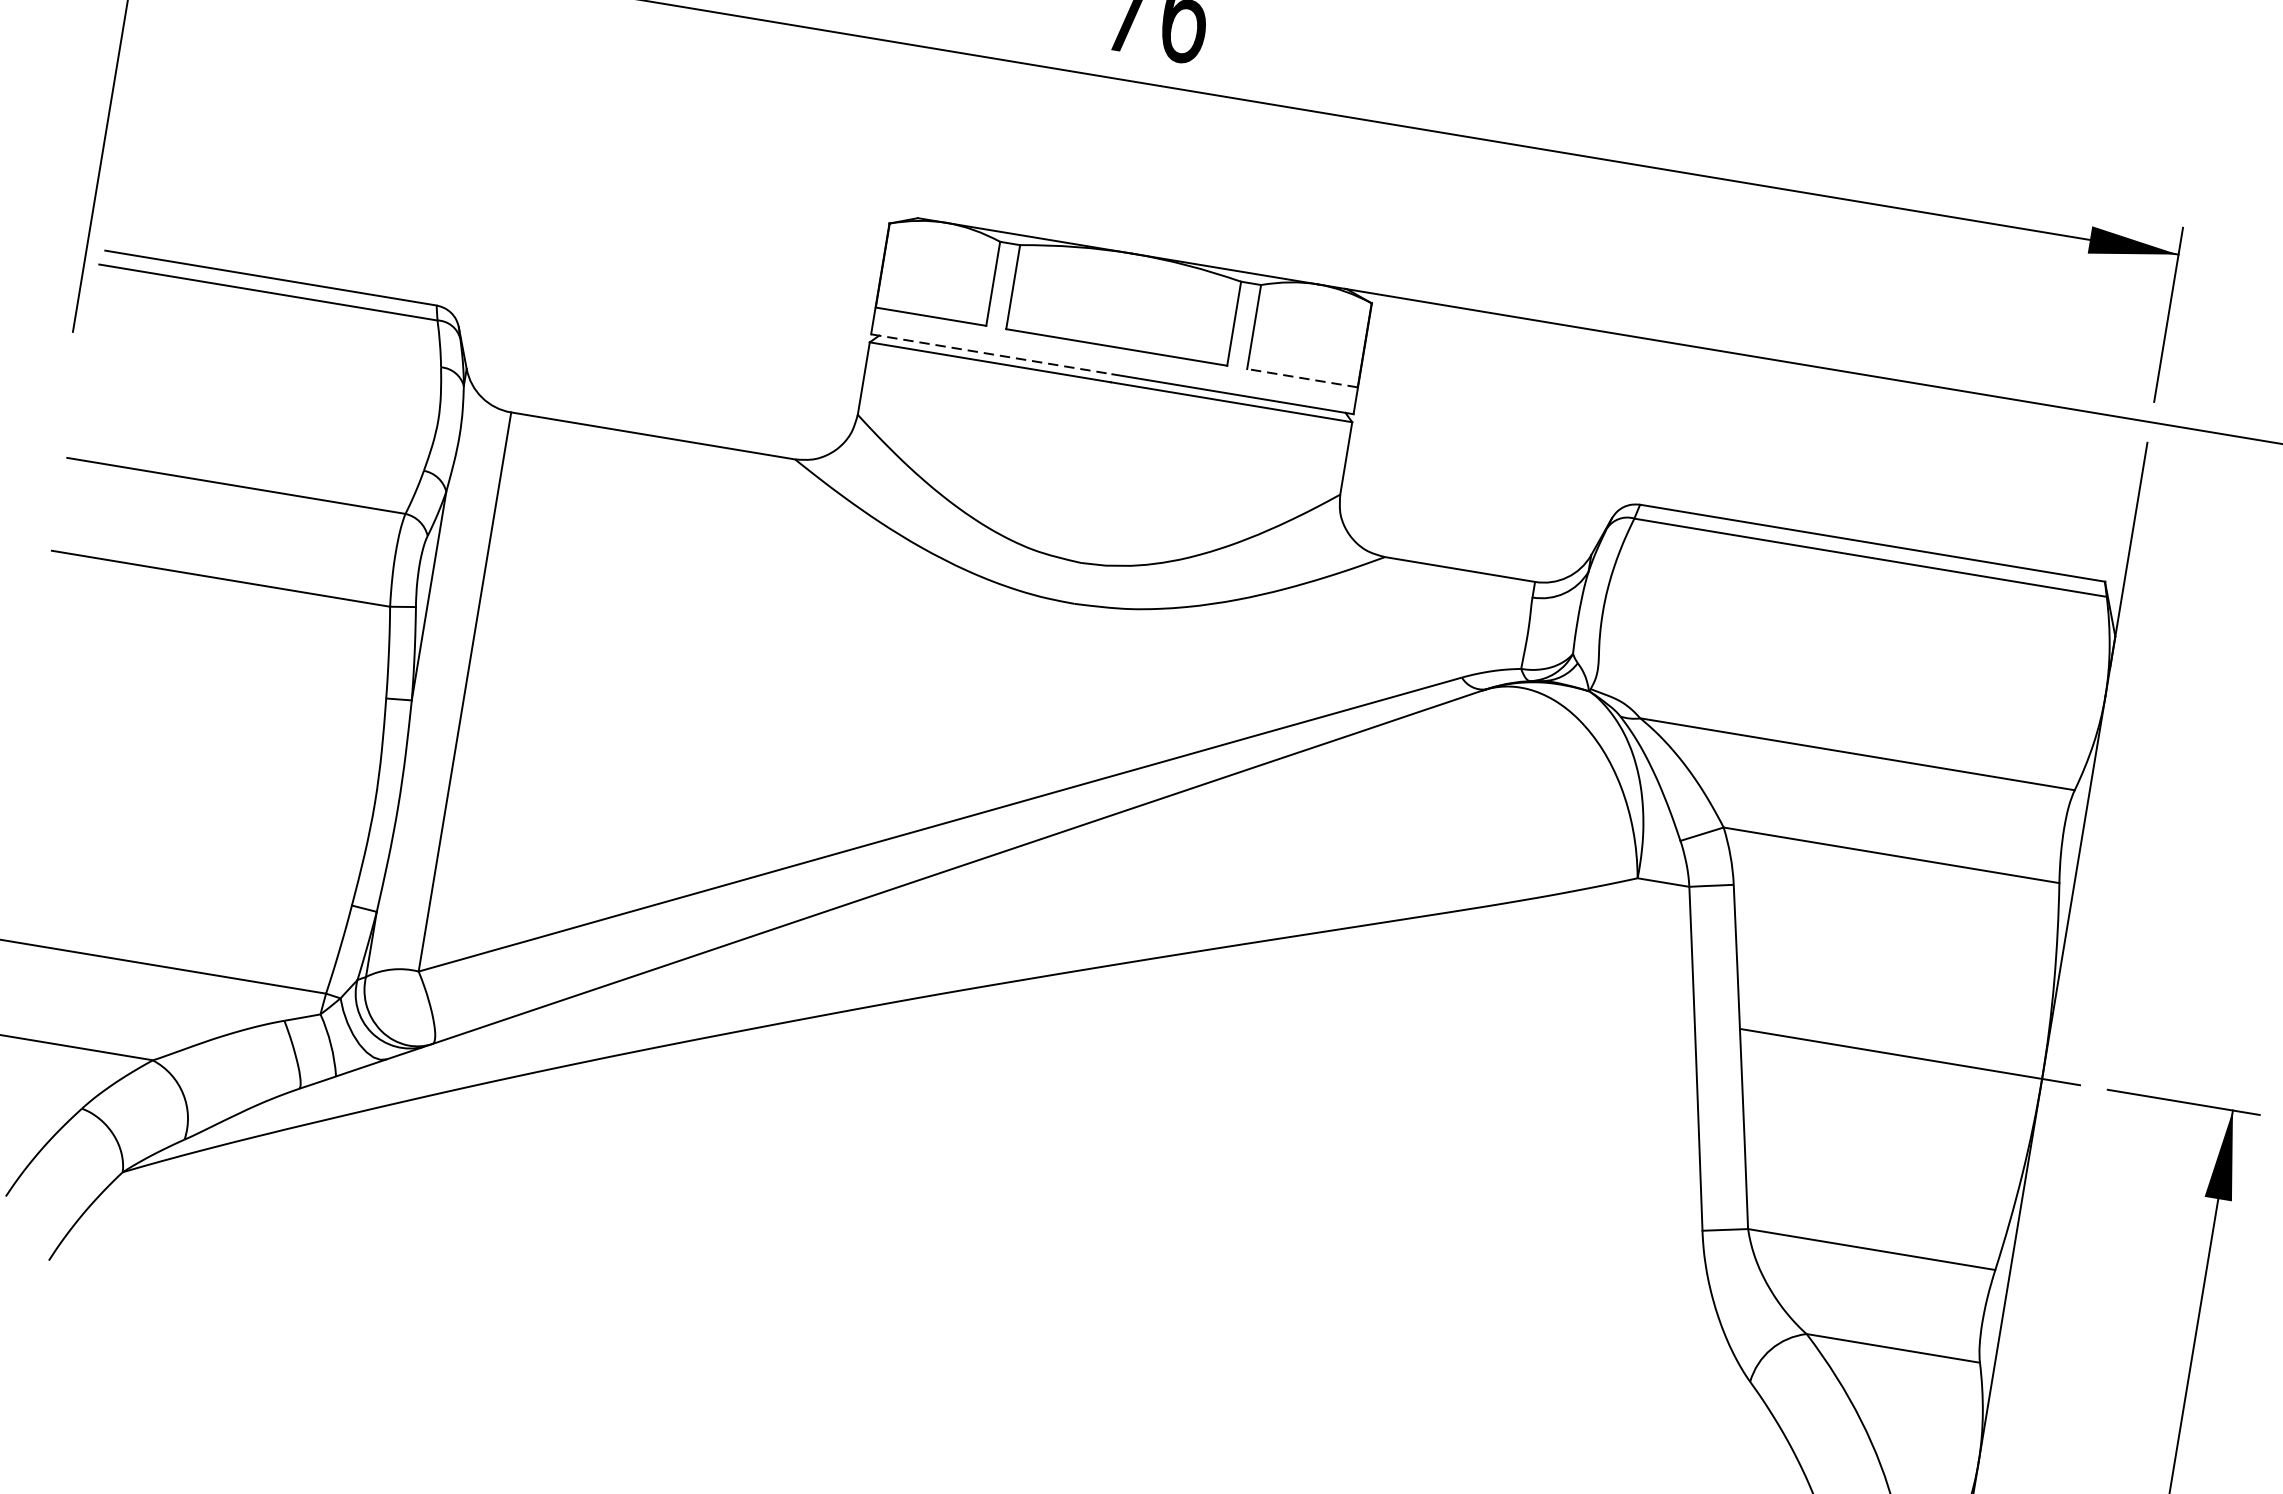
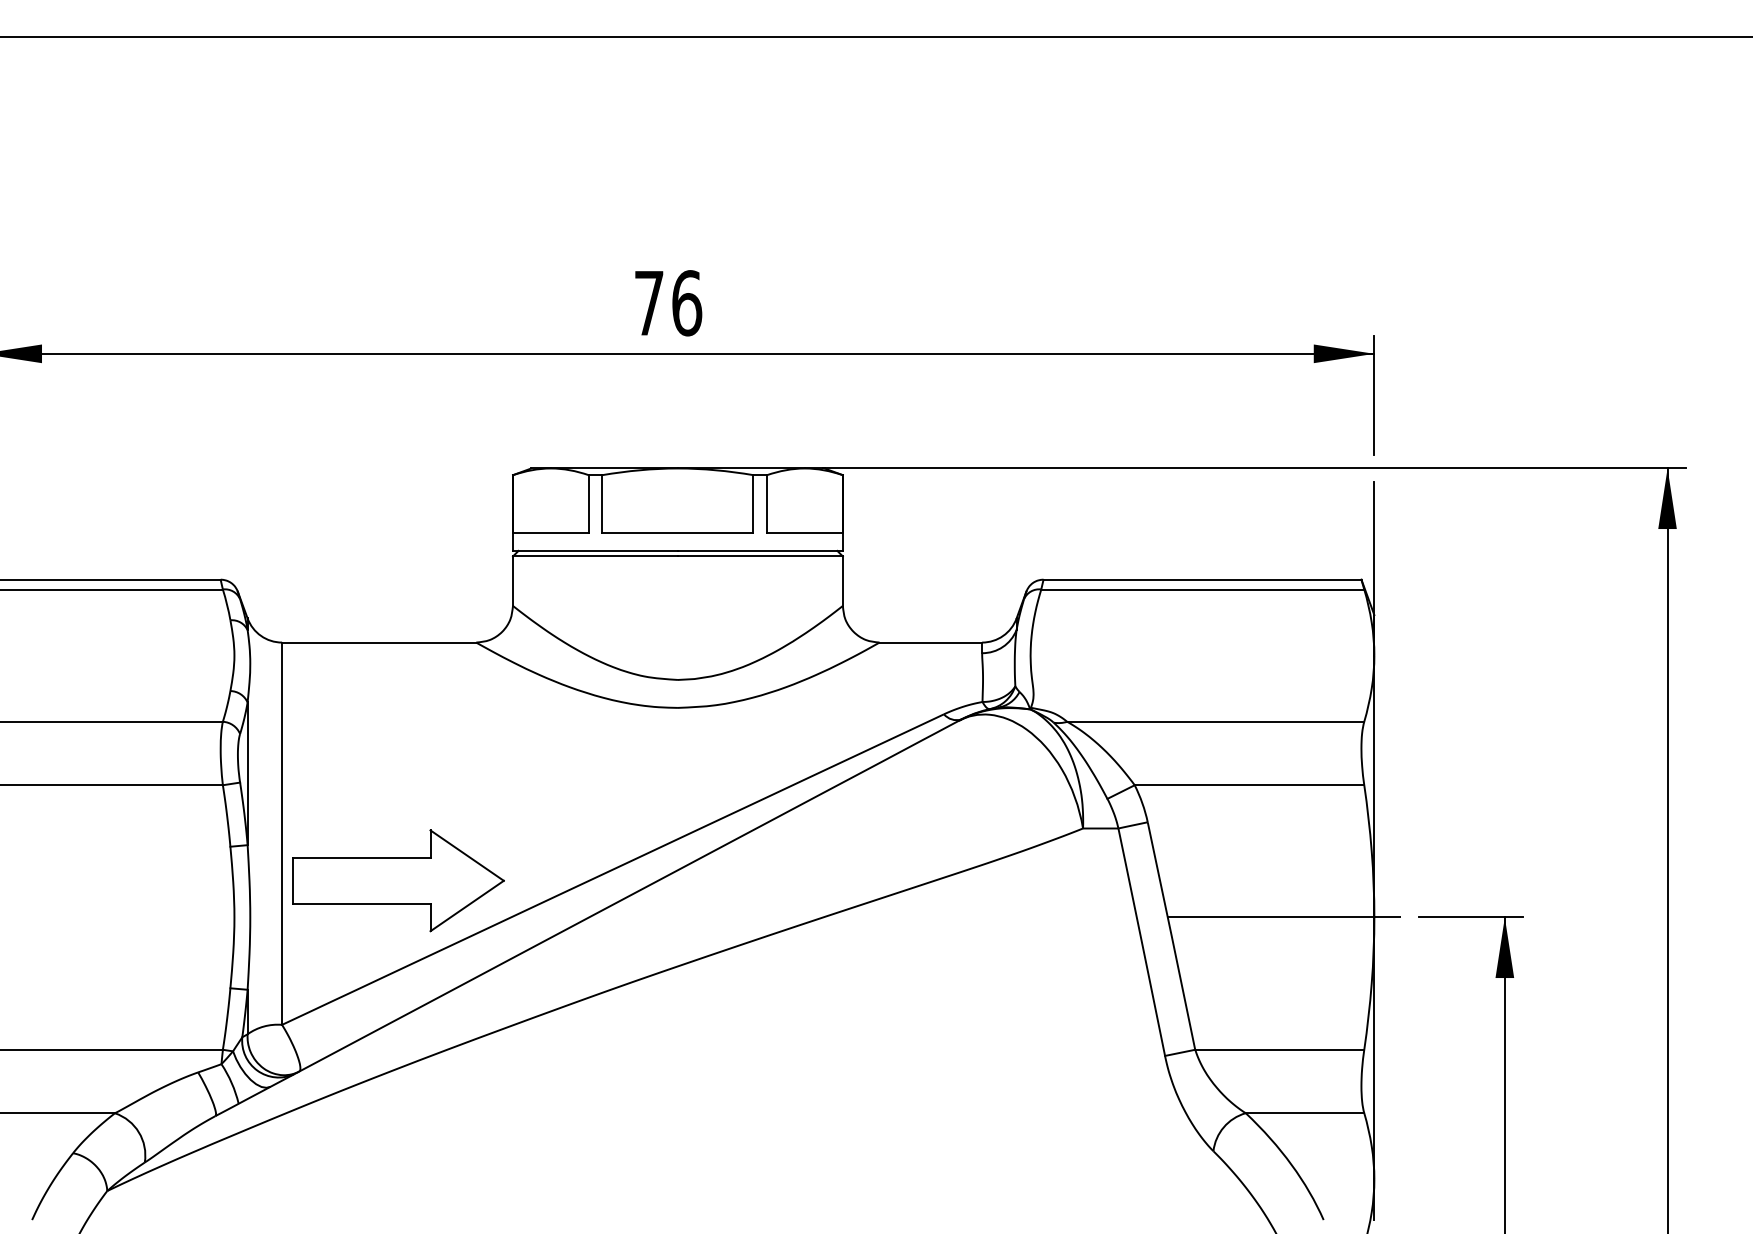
line: (991, 353) -> (595, 550), dashed -> solid
line: (1301, 377) -> (804, 532), dashed -> solid
part: (623, 788) -> (398, 880), added

